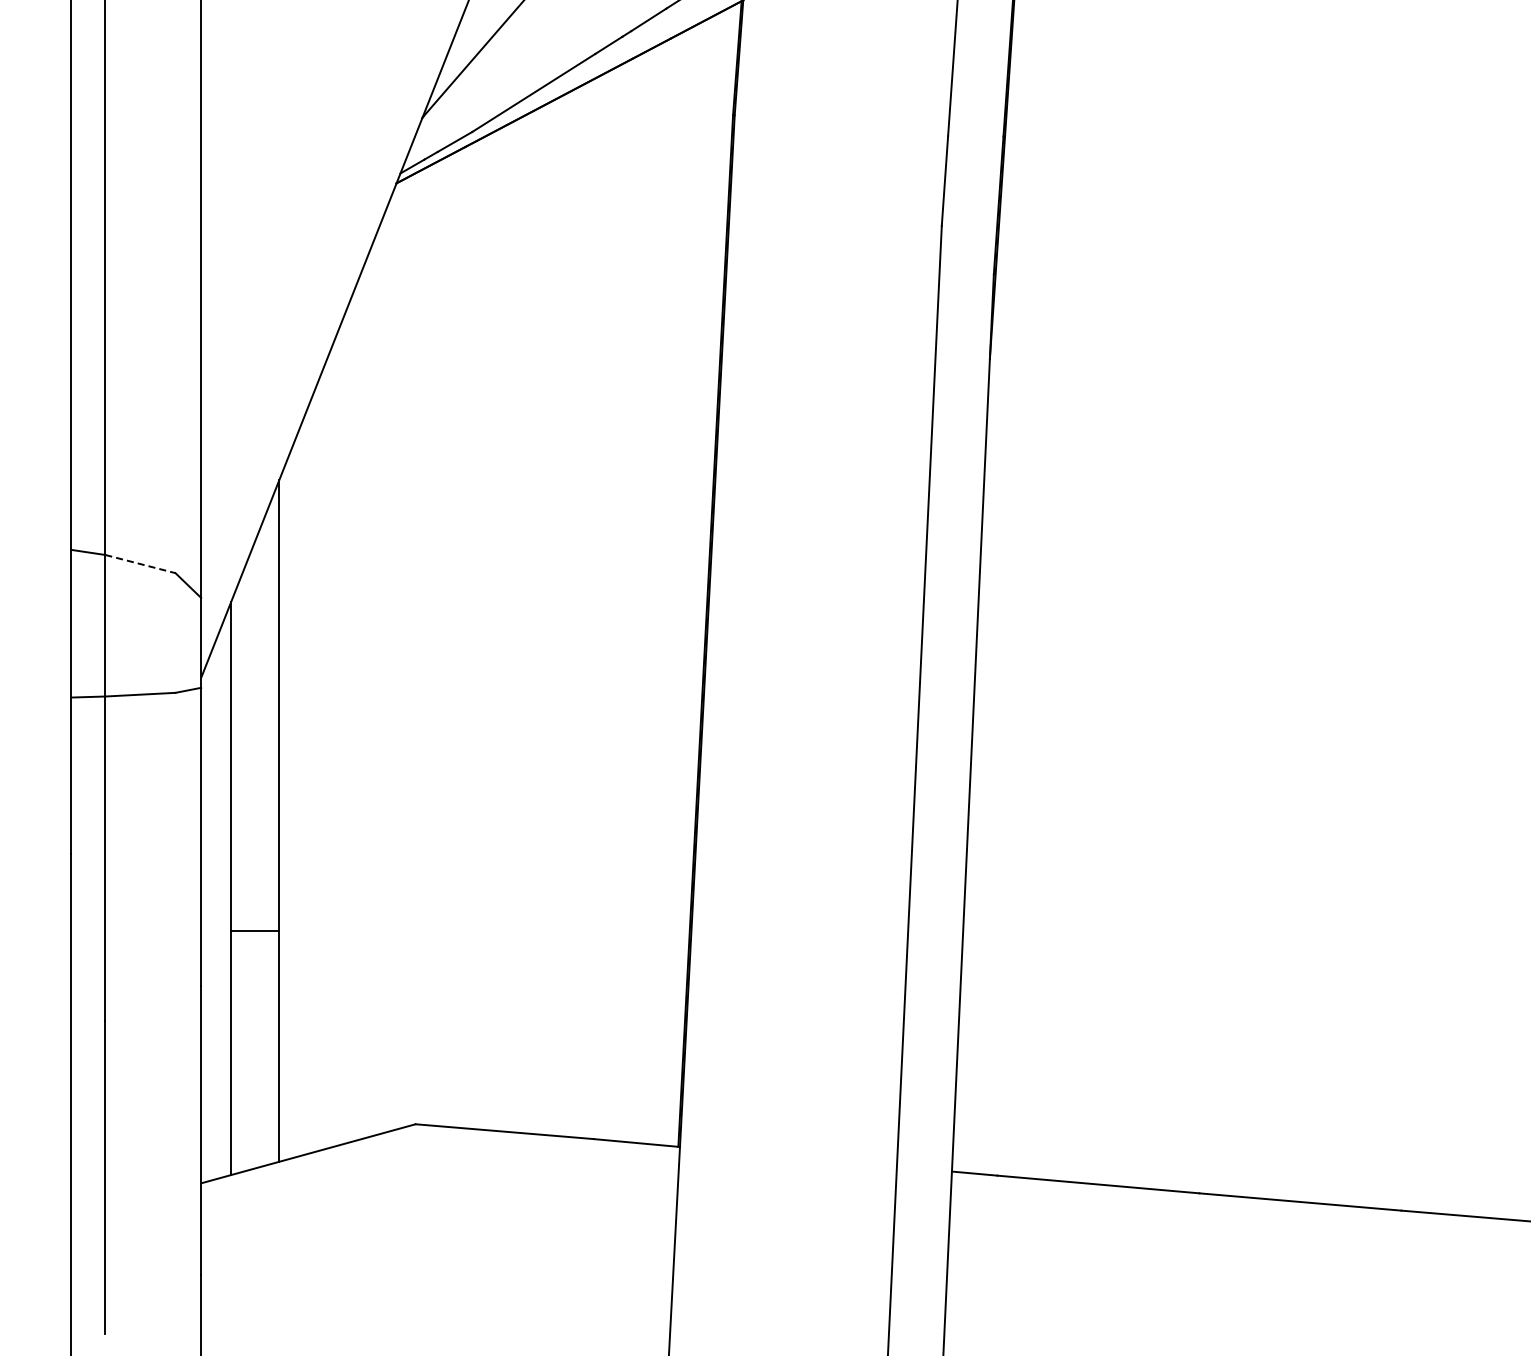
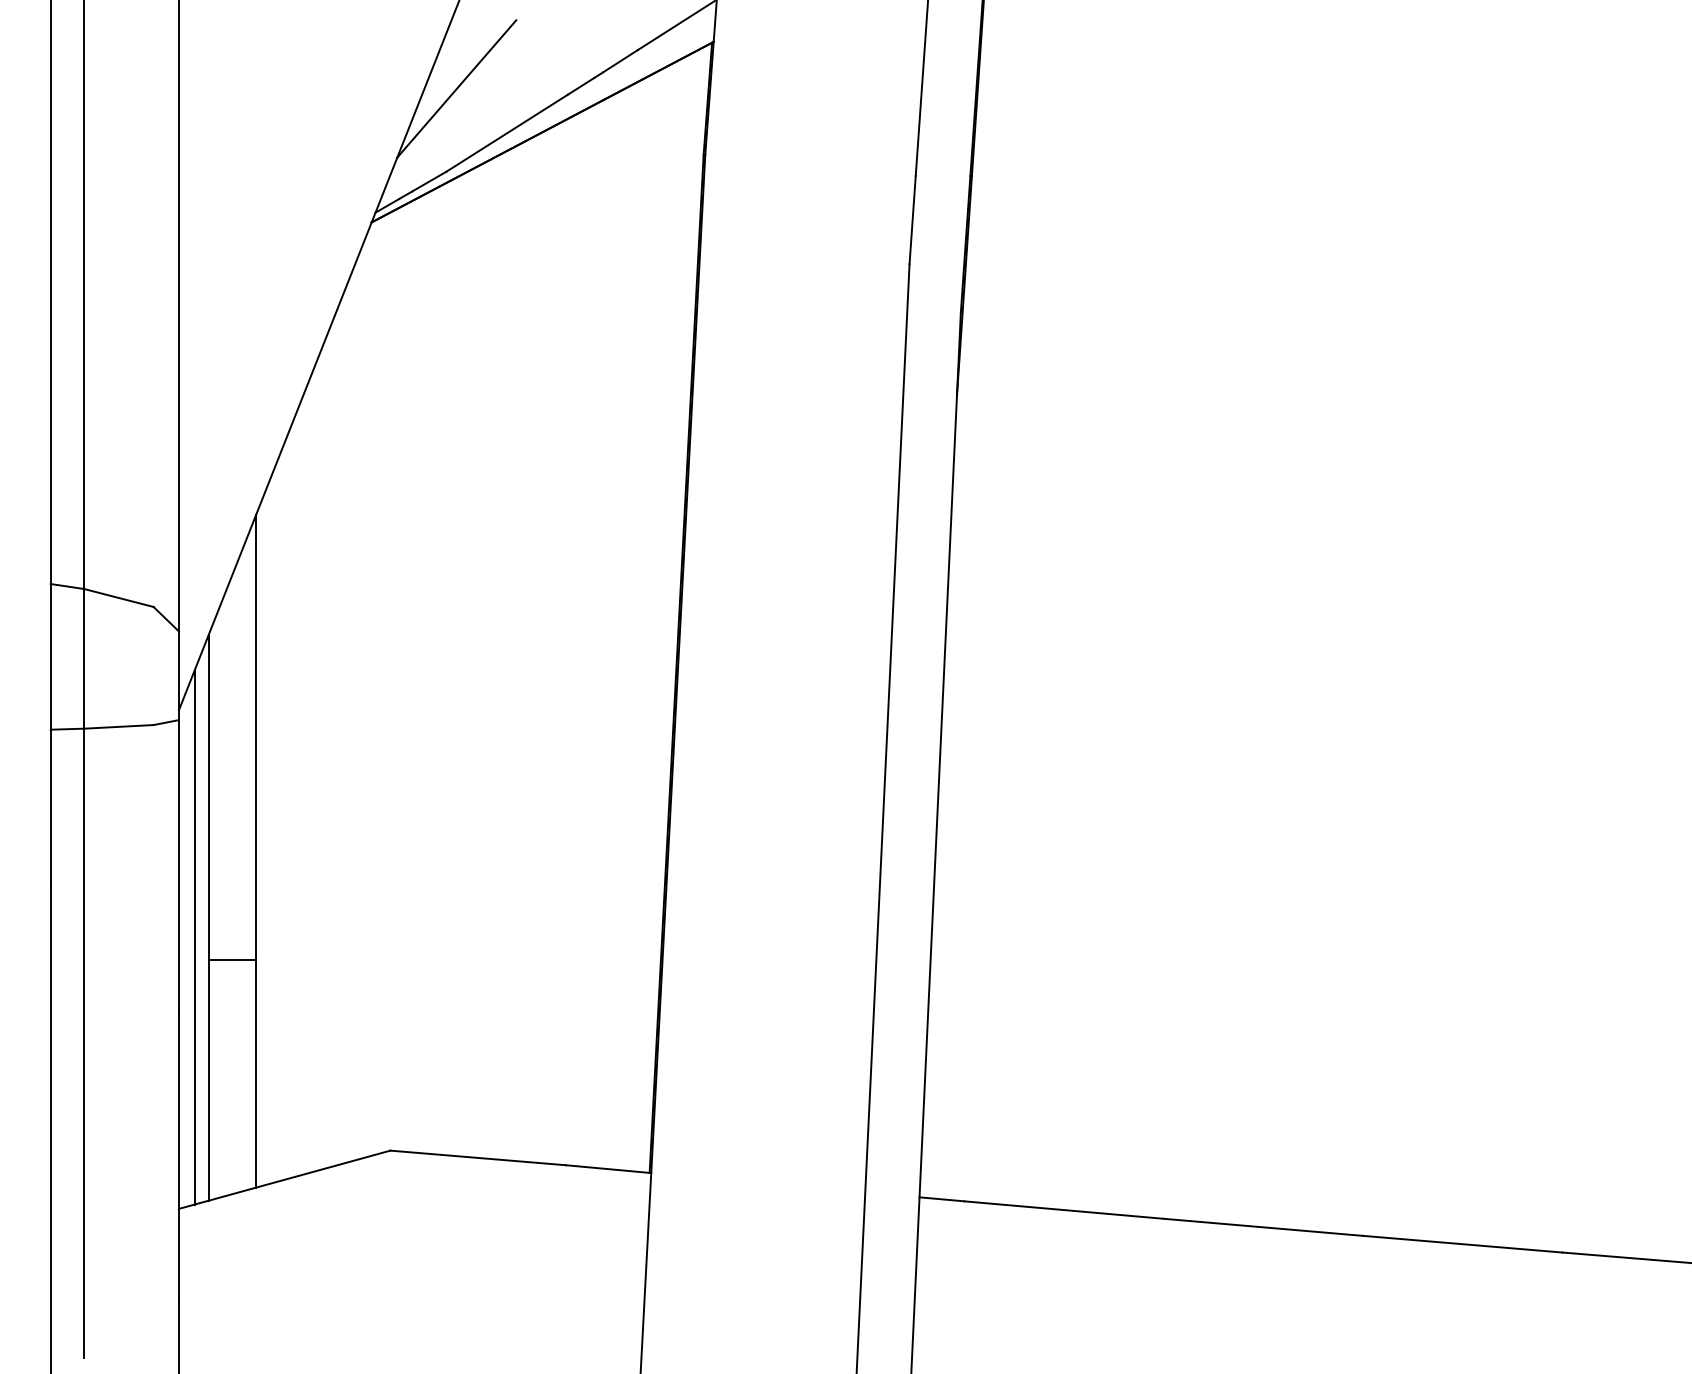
line: (139, 564) -> (118, 598), dashed -> solid
line: (216, 908) -> (194, 937), added

